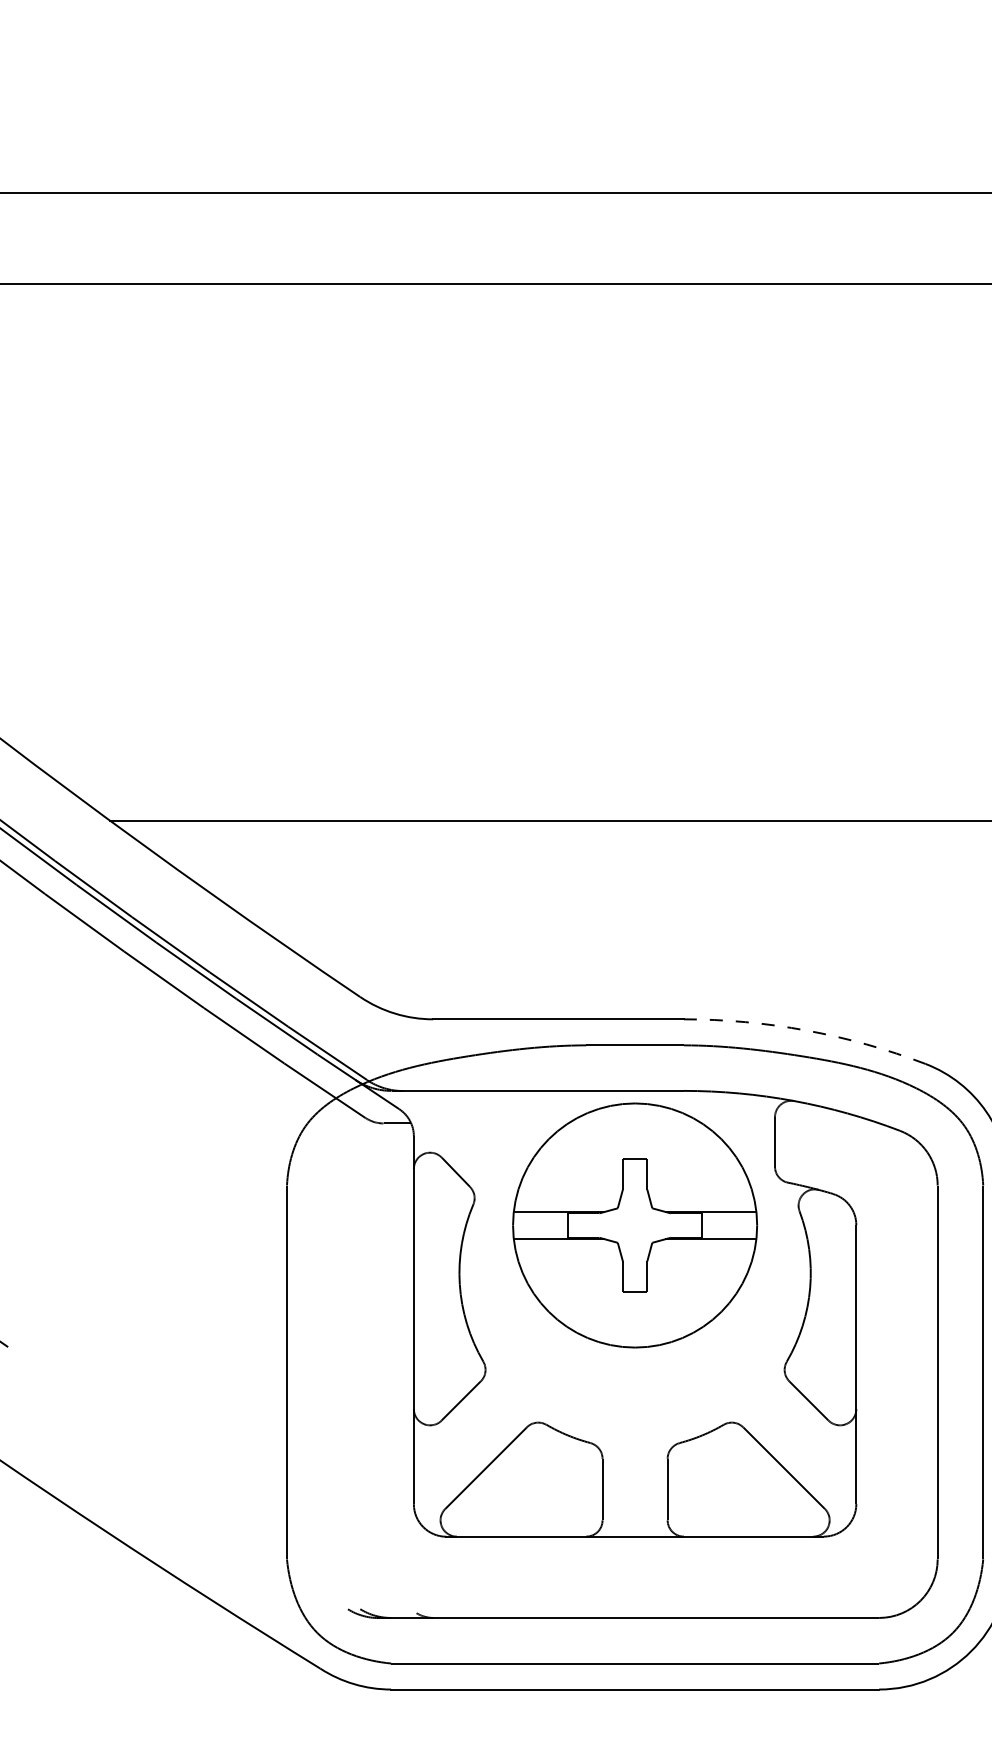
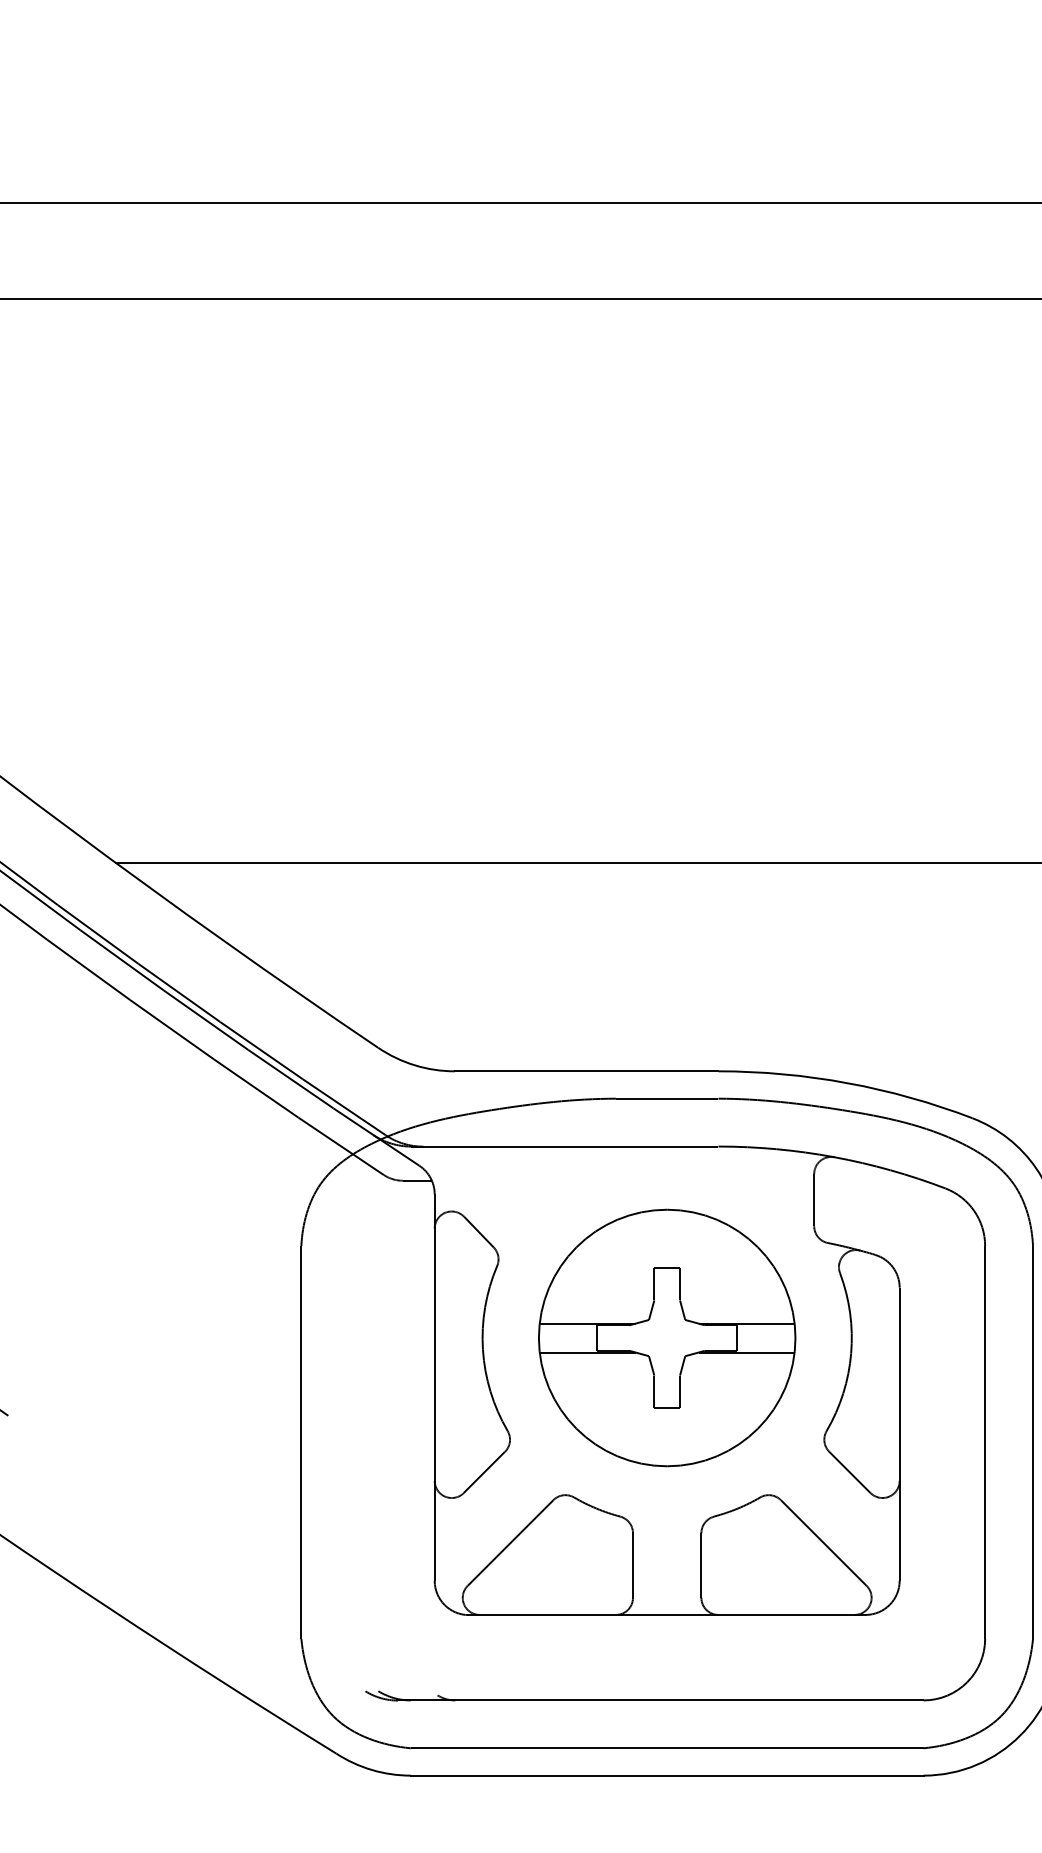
arc: (806, 1030) -> (847, 1083), dashed -> solid
part: (635, 1225) -> (667, 1337), moved

